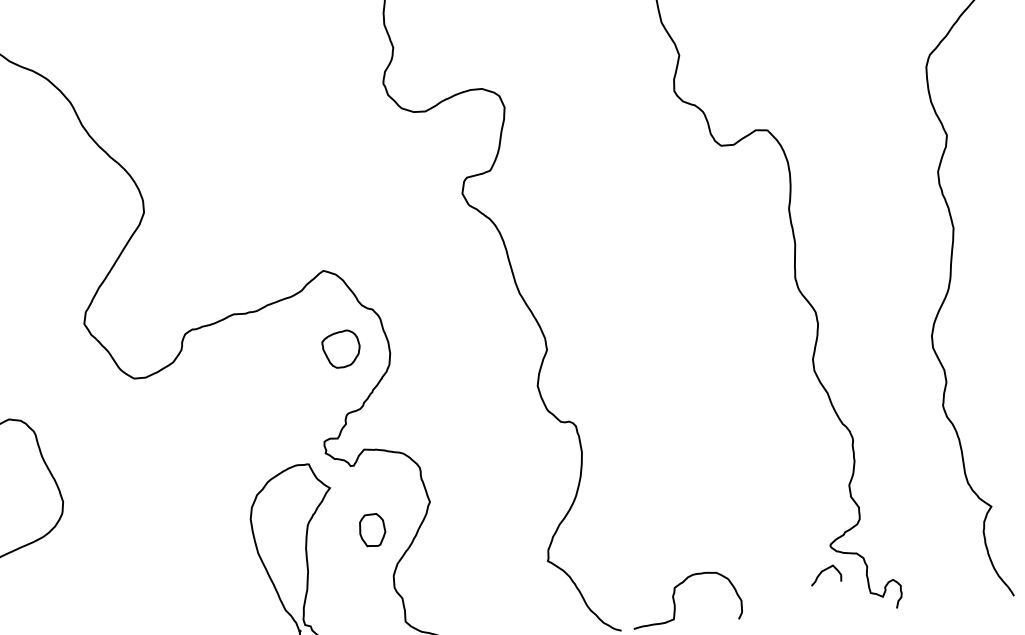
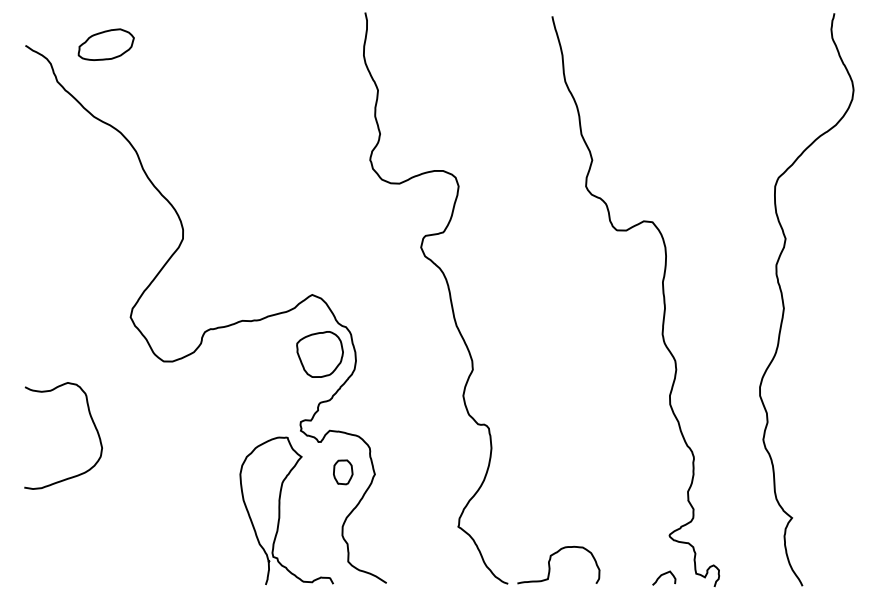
part: (340, 349) -> (319, 354), size x1.67
part: (372, 530) -> (343, 472), moved
curve: (824, 571) -> (663, 575), moved

